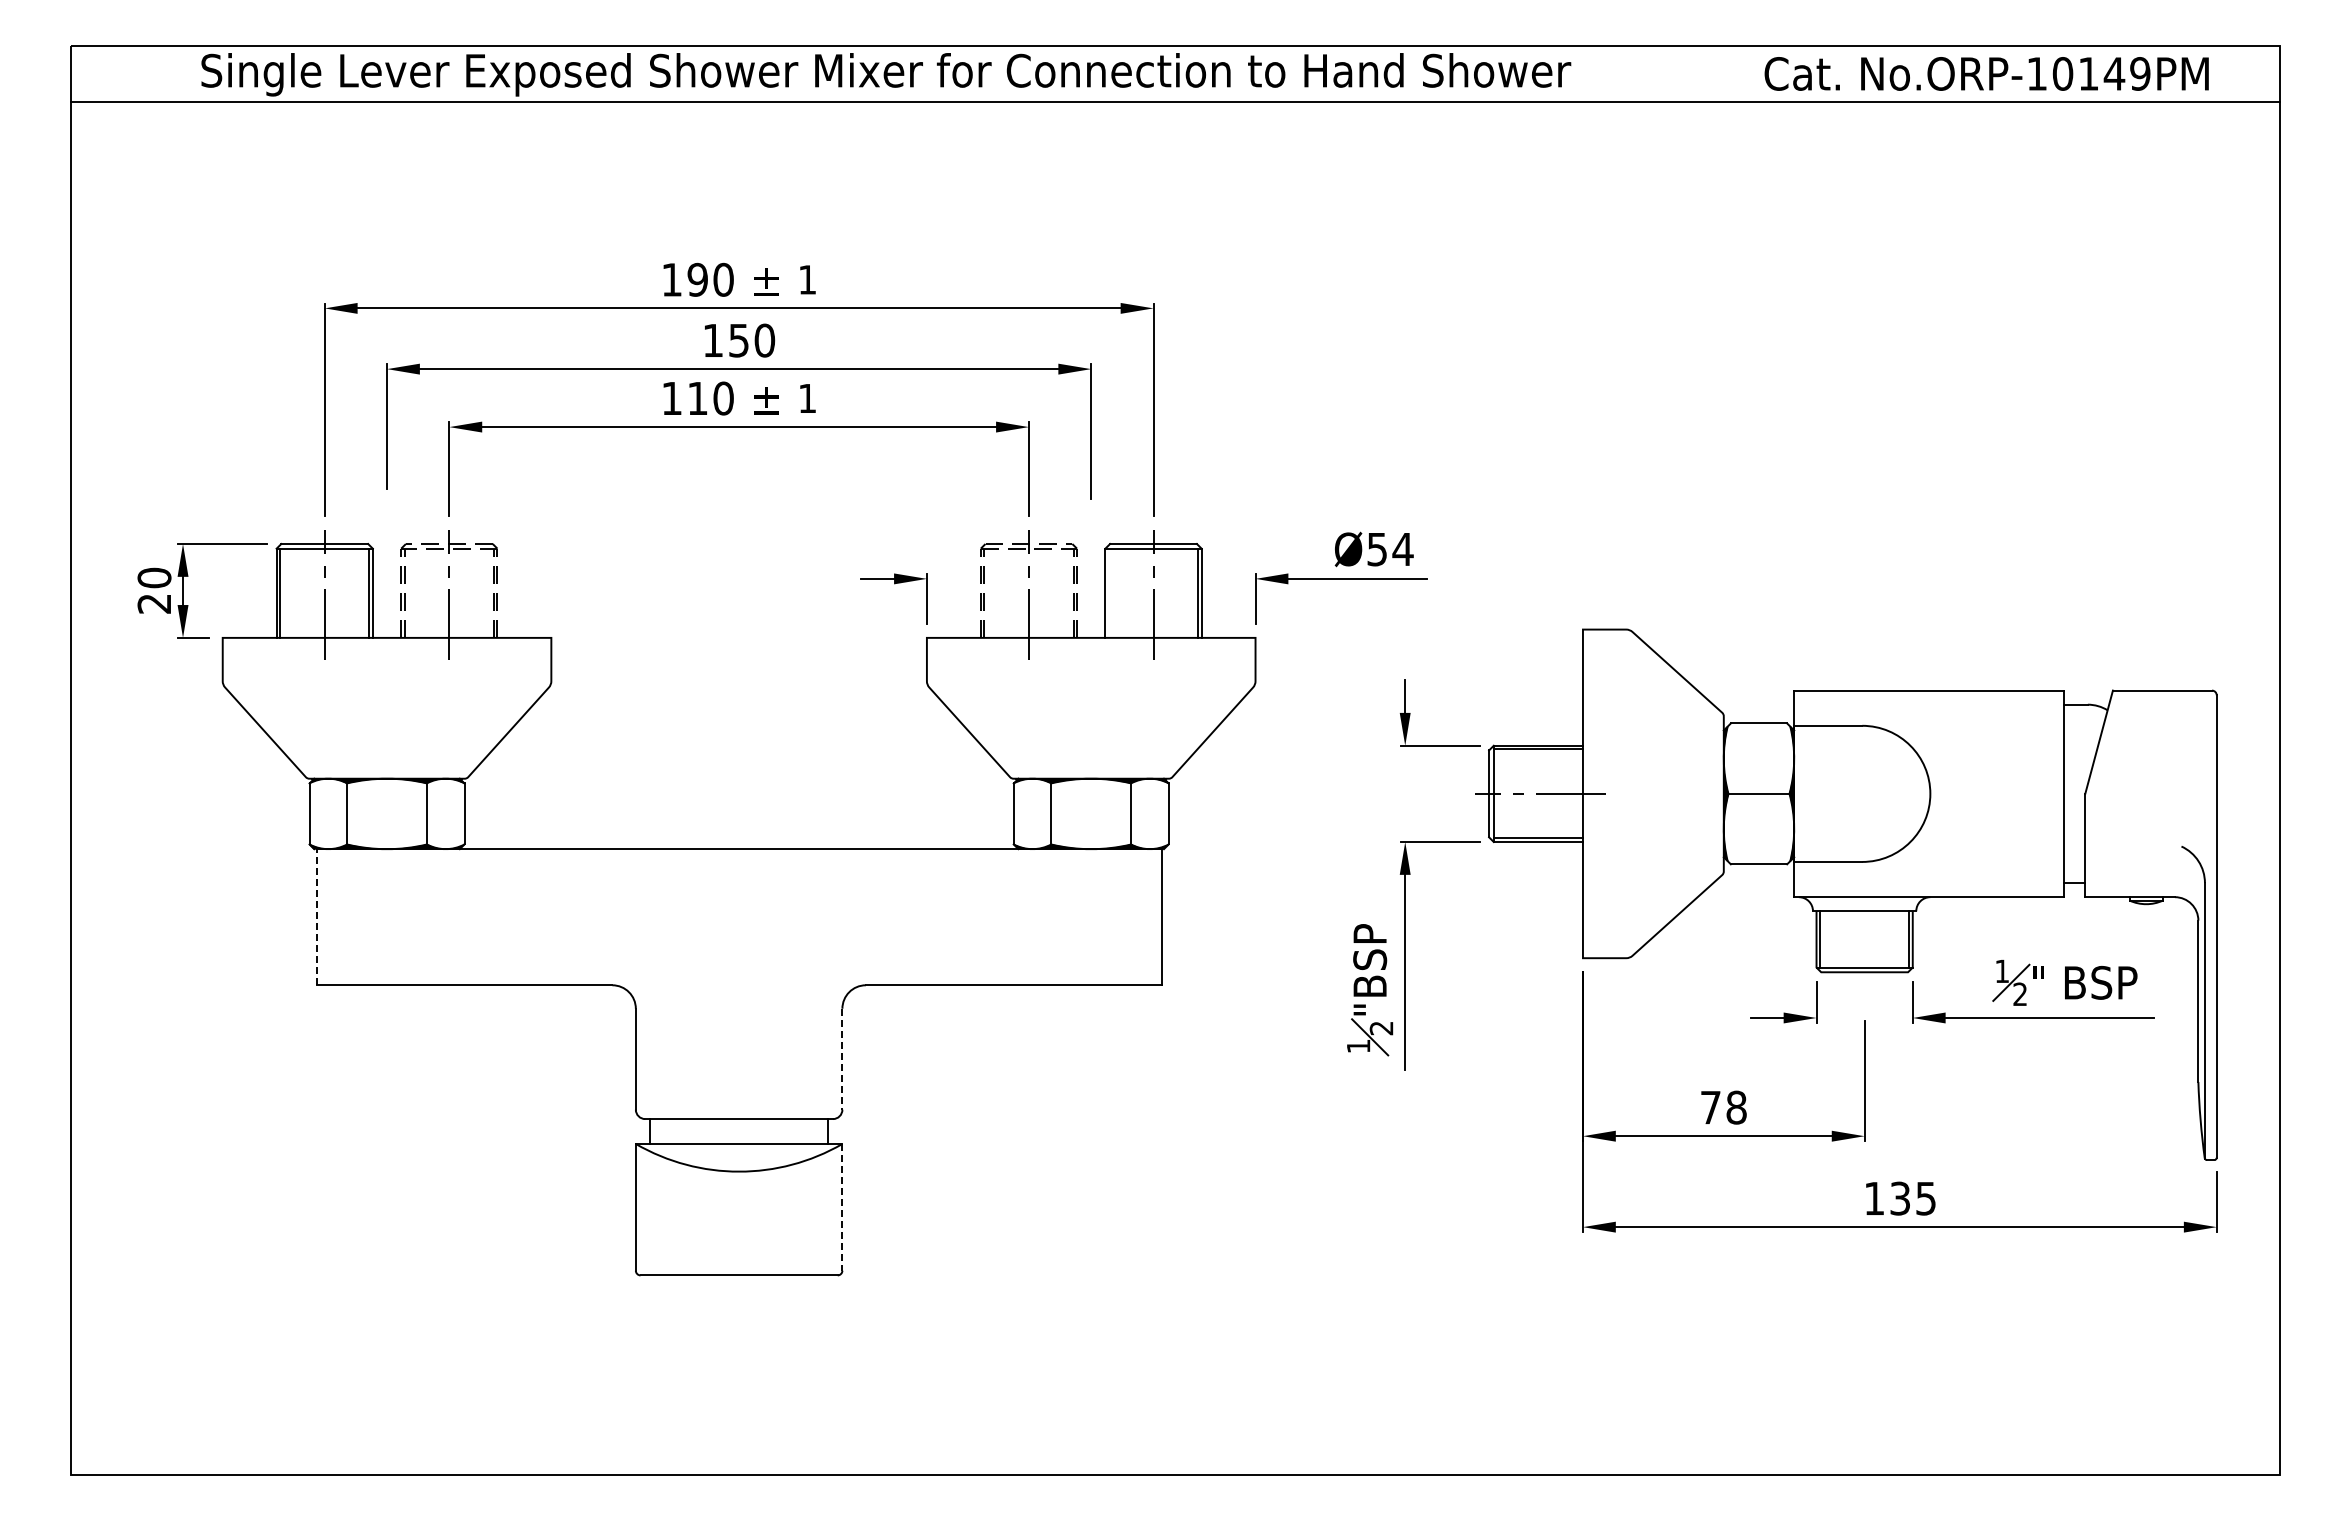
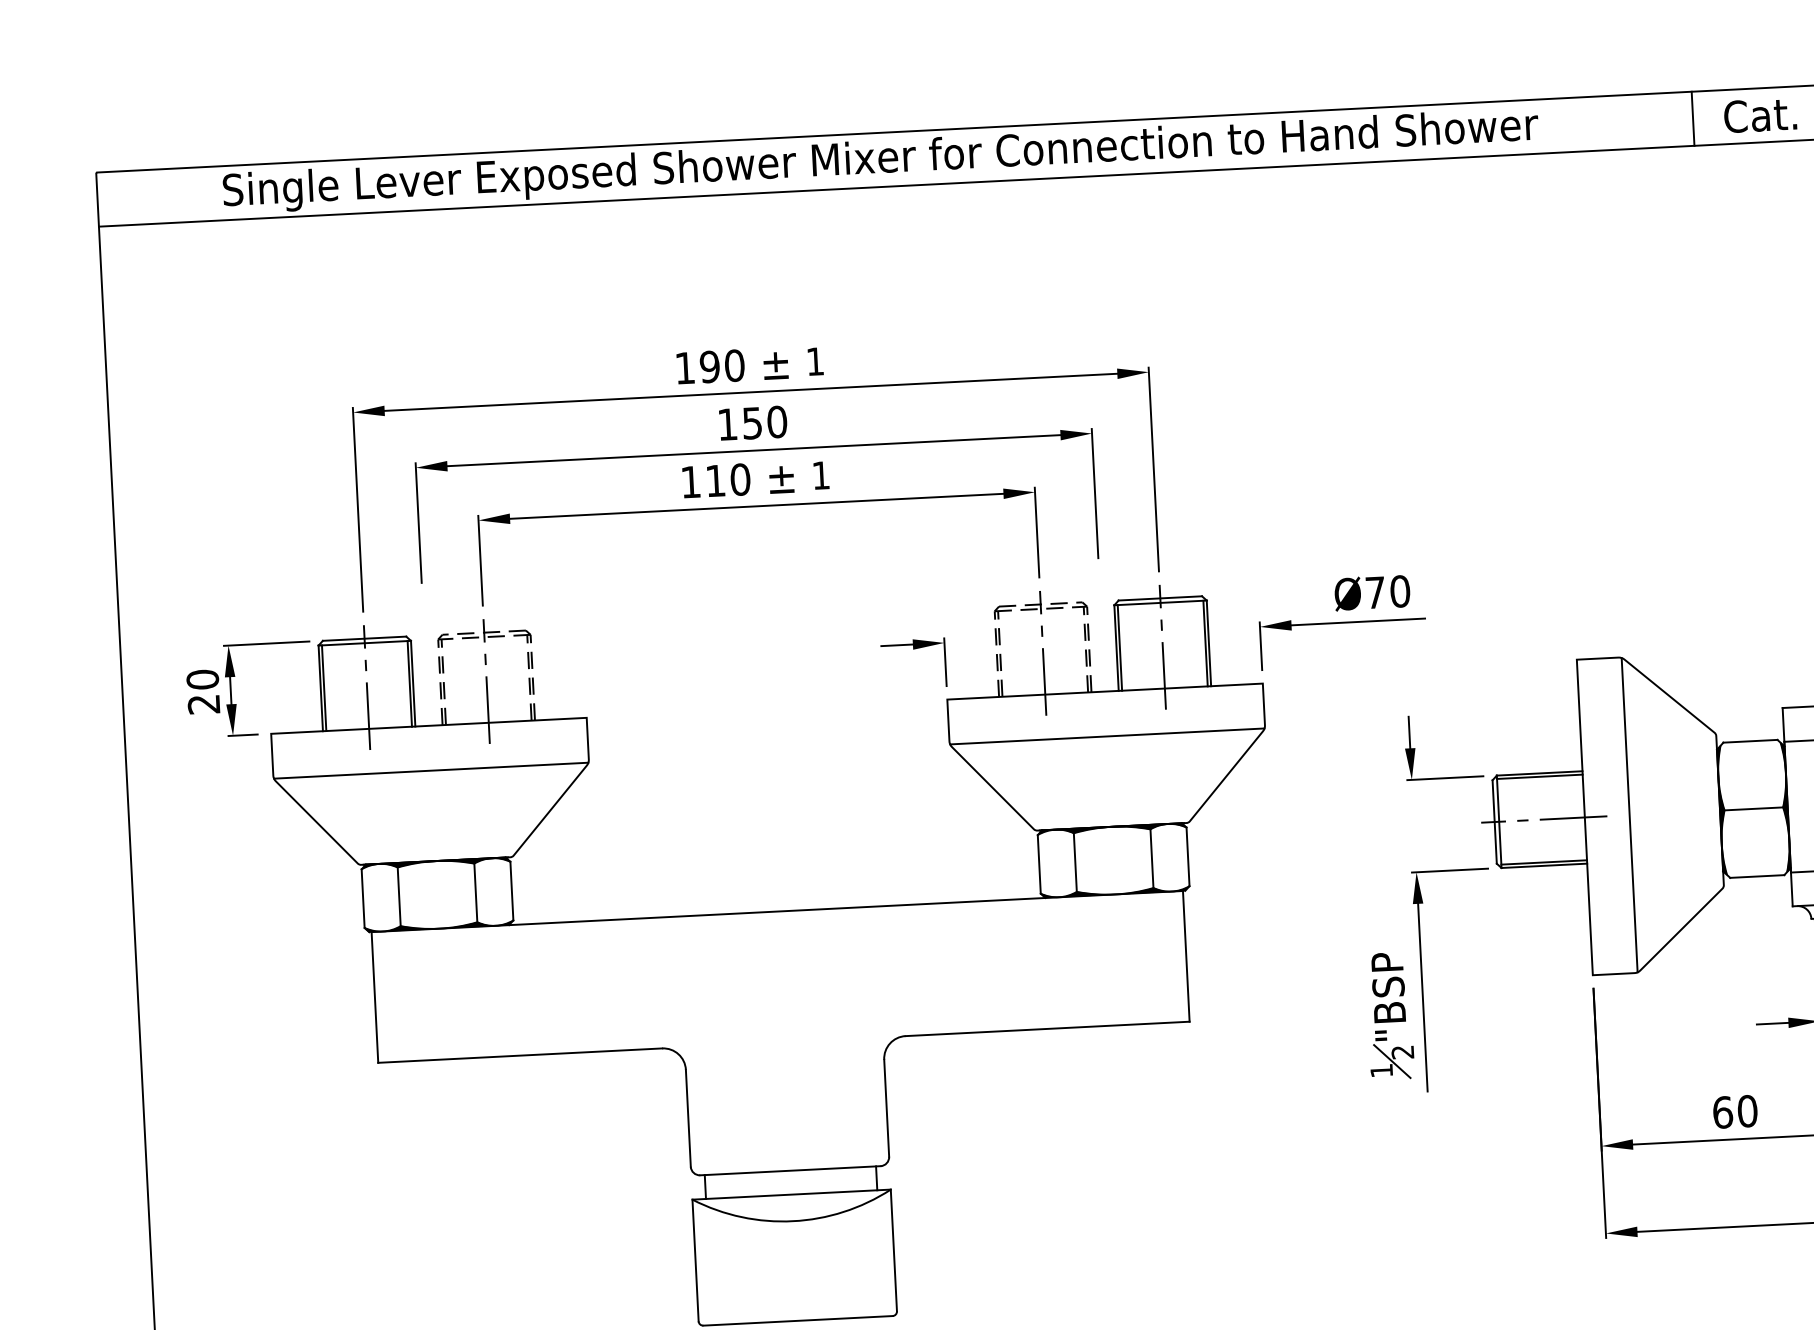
line: (1732, 73) -> (1693, 118), added
text: (1390, 549) -> (1388, 592), Ø54 -> Ø70
line: (1108, 592) -> (1119, 647), added
line: (386, 684) -> (430, 770), added
line: (1090, 684) -> (1106, 736), added
line: (1629, 793) -> (1629, 814), added
line: (316, 916) -> (374, 996), dashed -> solid
line: (842, 1059) -> (886, 1108), dashed -> solid
text: (1723, 1107) -> (1735, 1111), 78 -> 60
line: (842, 1207) -> (893, 1250), dashed -> solid

